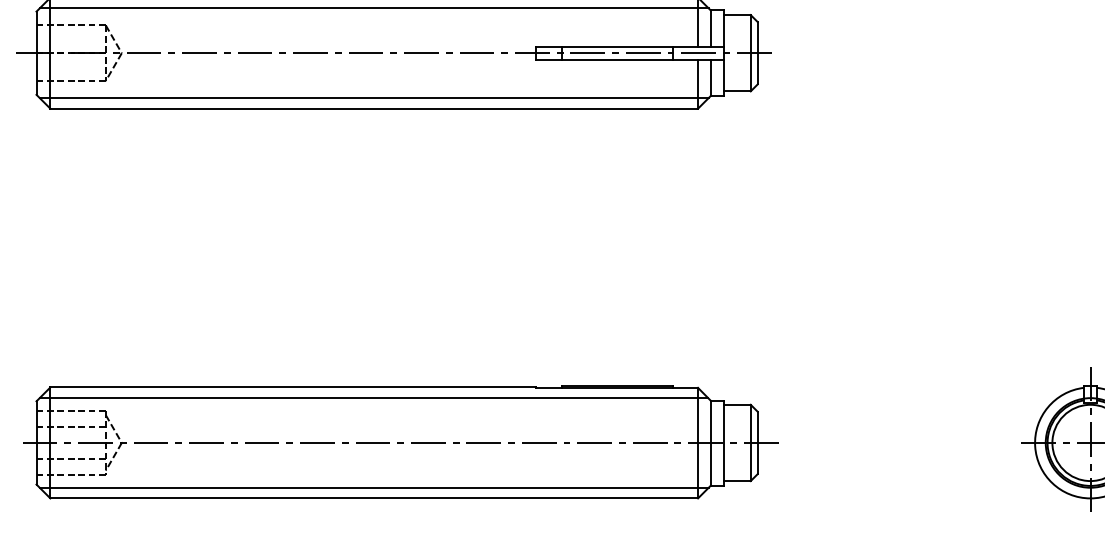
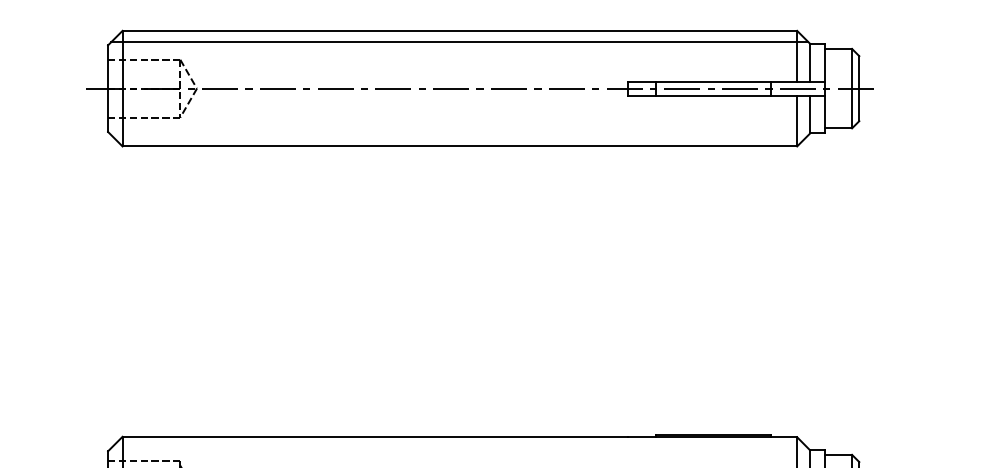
line: (373, 98) -> (459, 135), removed
line: (373, 398) -> (459, 448), removed

